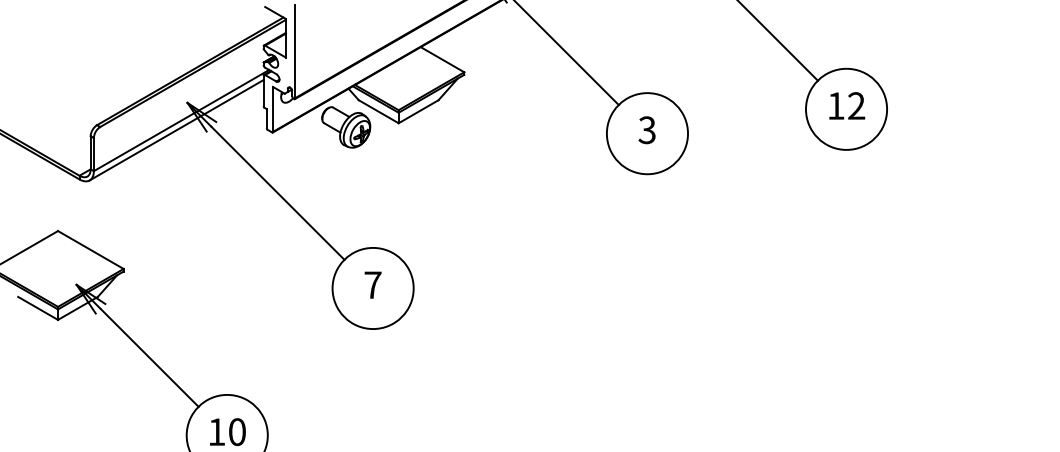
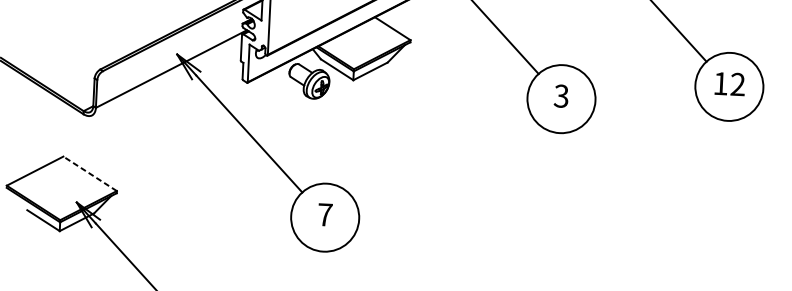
line: (176, 130) -> (166, 77), removed
line: (90, 250) -> (89, 174), solid -> dashed

